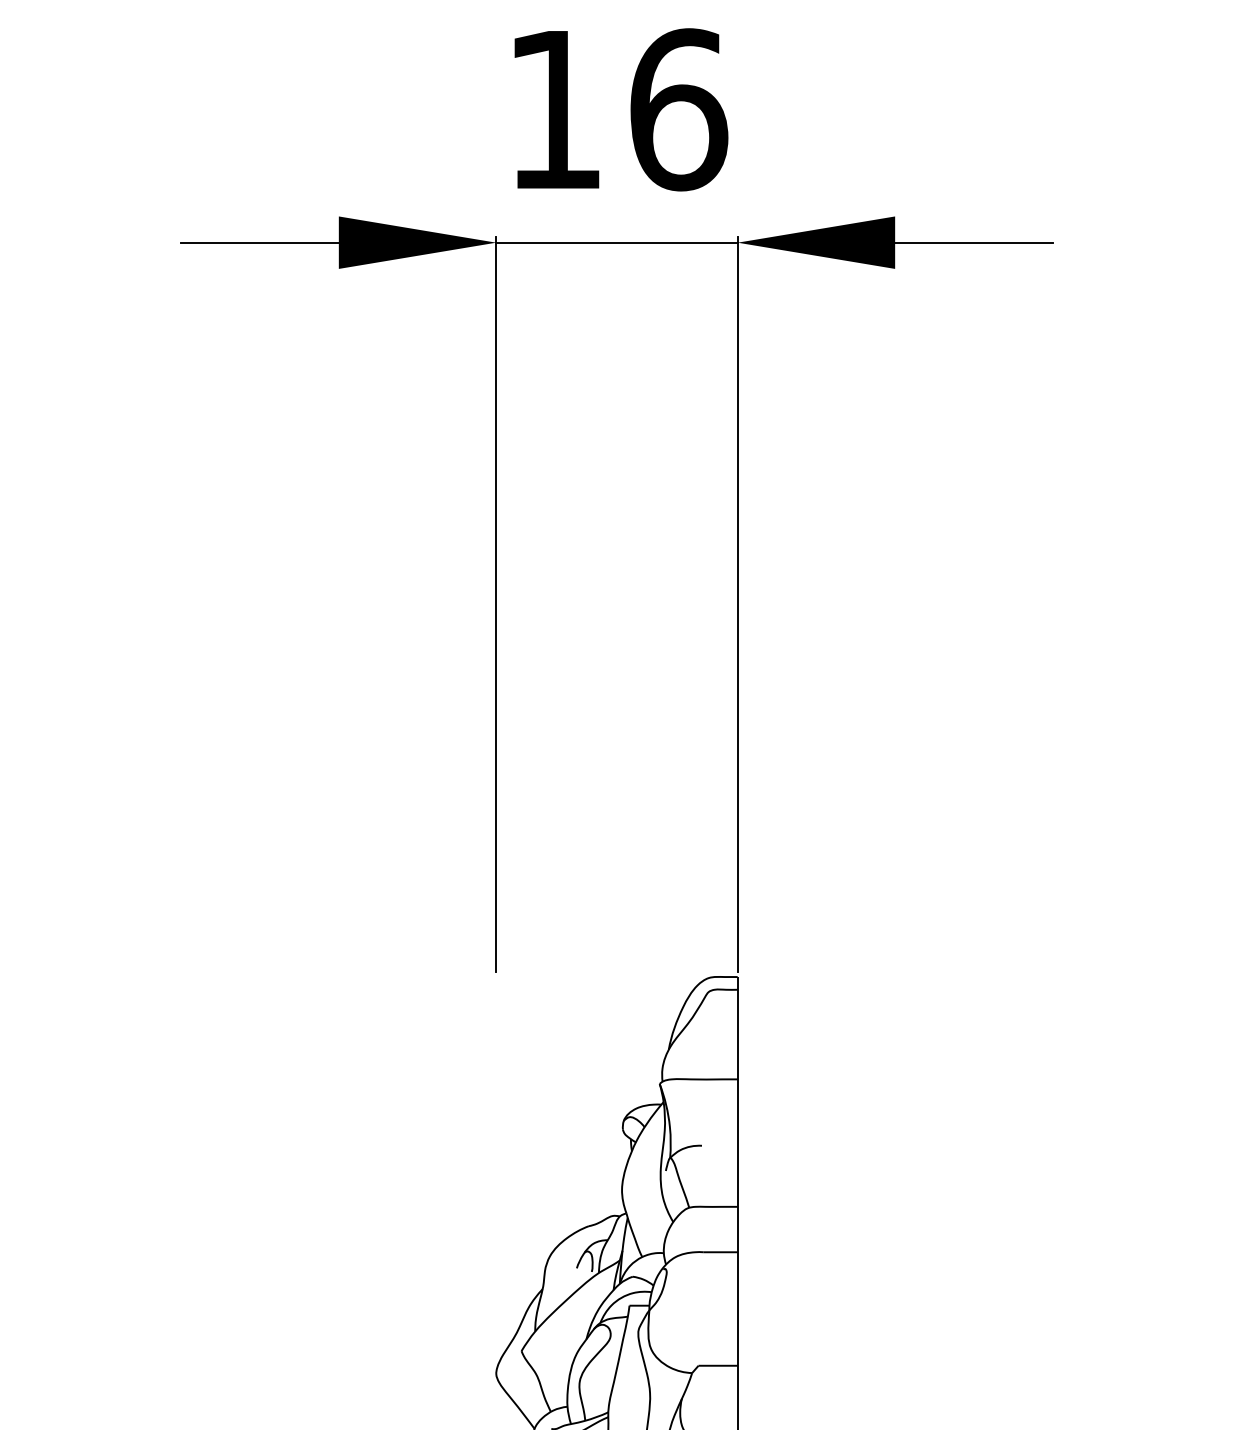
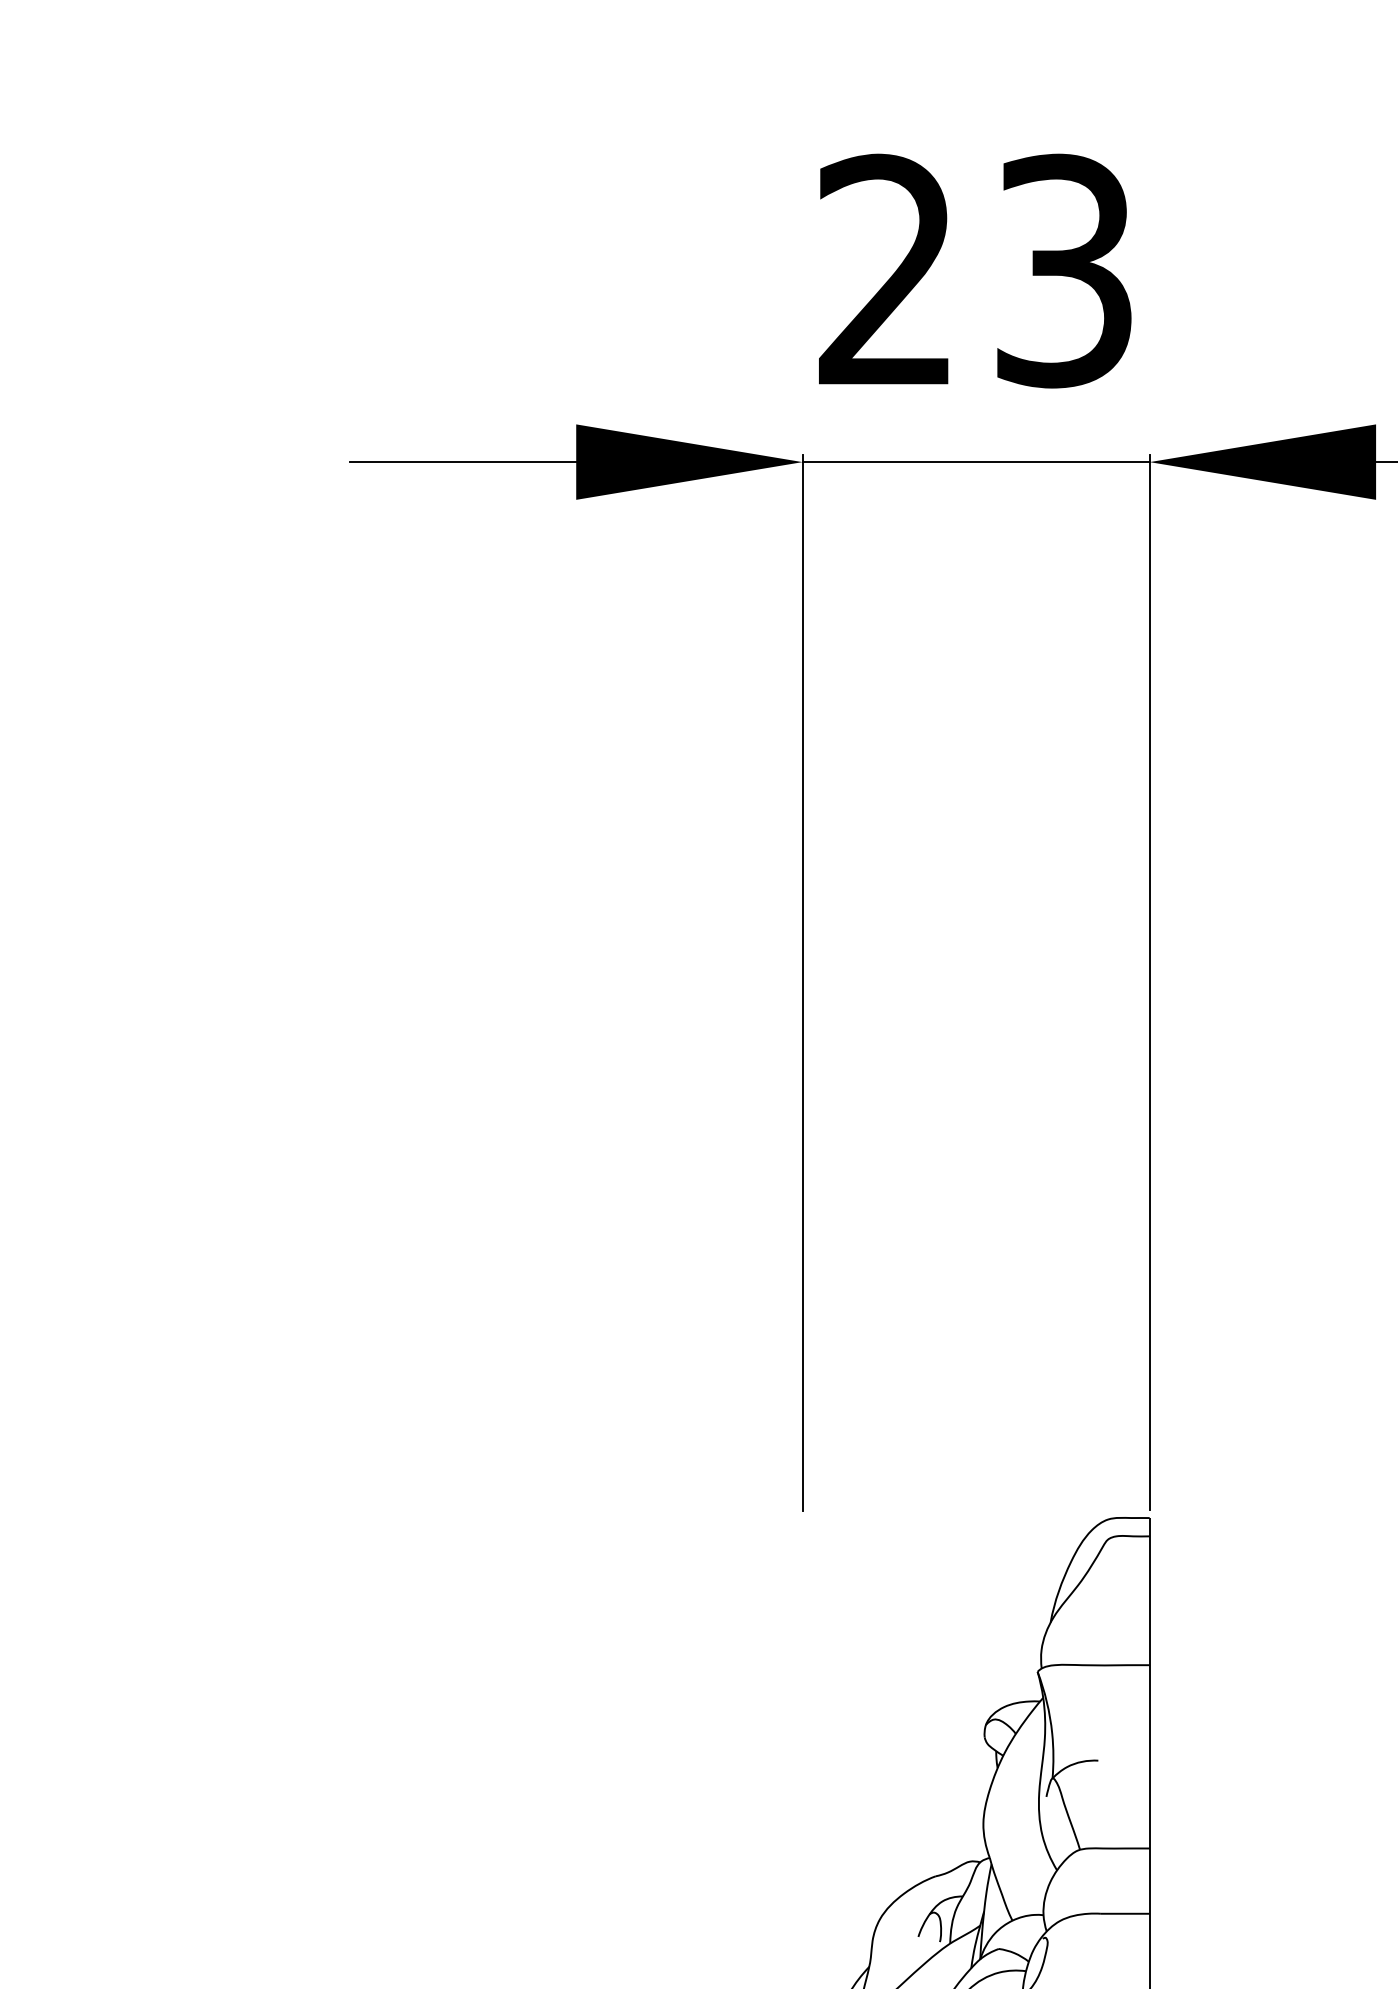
text: (617, 109) -> (976, 270), 16 -> 23

